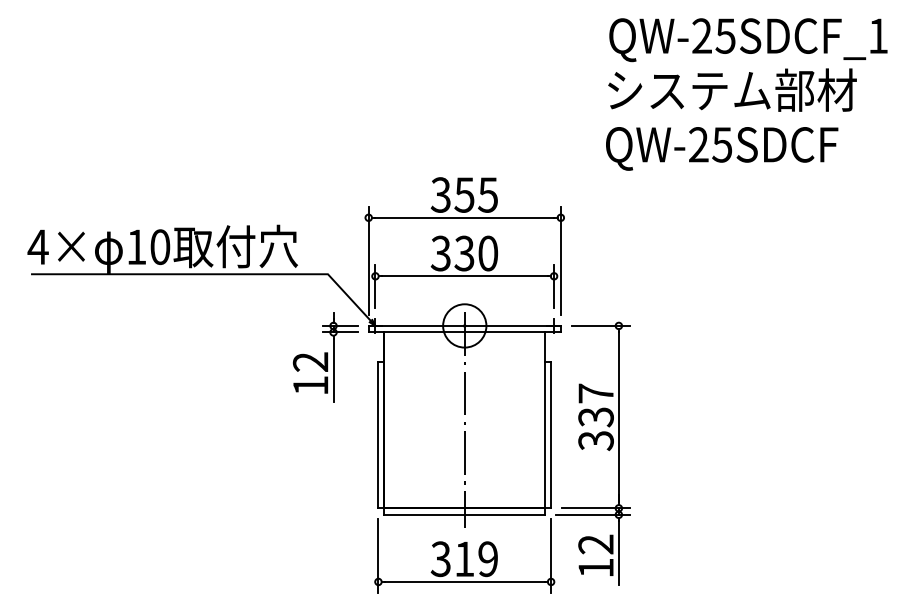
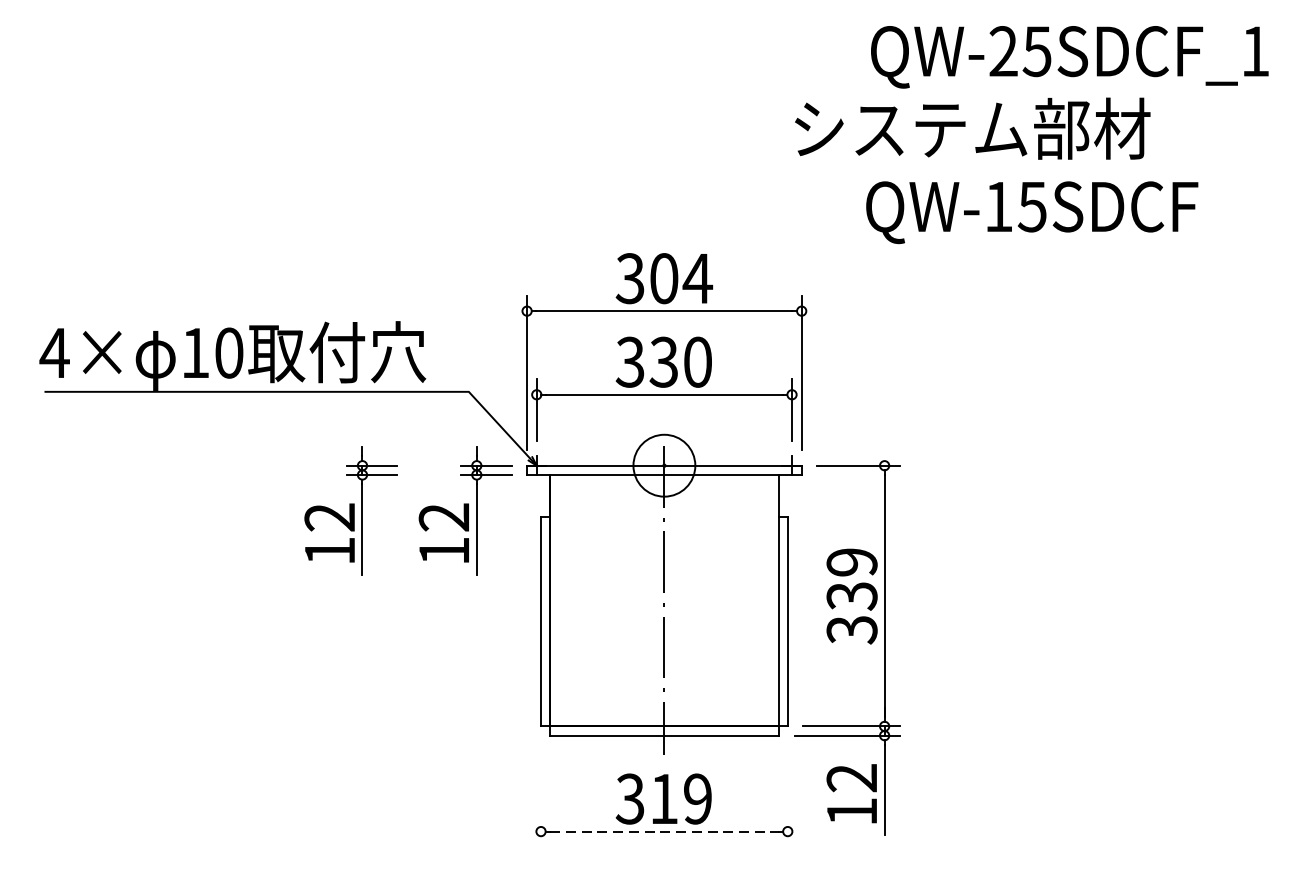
text: (732, 89) -> (972, 127), moved
text: (698, 144) -> (998, 206), QW-25SDCF -> QW-15SDCF
text: (476, 194) -> (681, 277), 355 -> 304
part: (245, 357) -> (351, 510), added
text: (595, 393) -> (851, 562), 337 -> 339
line: (378, 555) -> (541, 793), removed
line: (551, 555) -> (788, 793), removed
line: (464, 581) -> (664, 830), solid -> dashed

